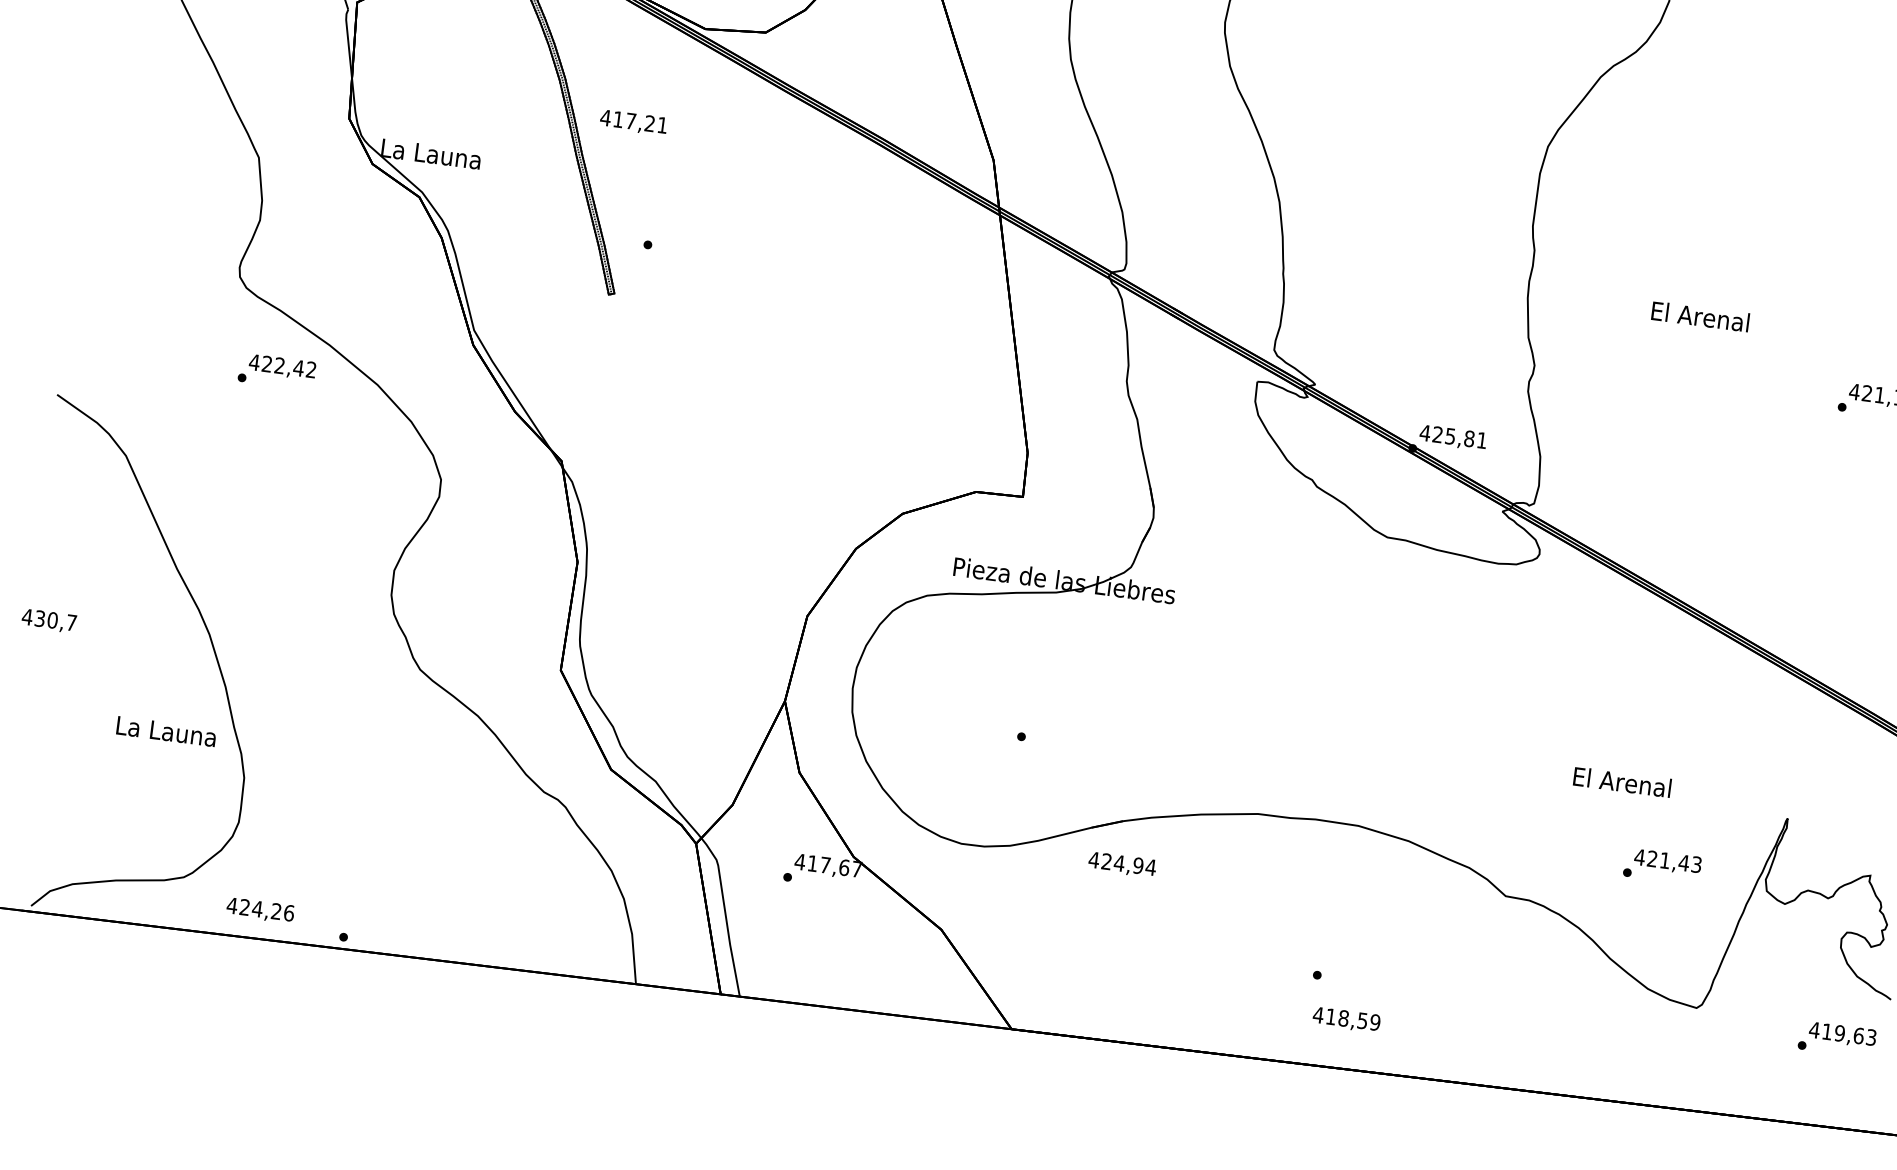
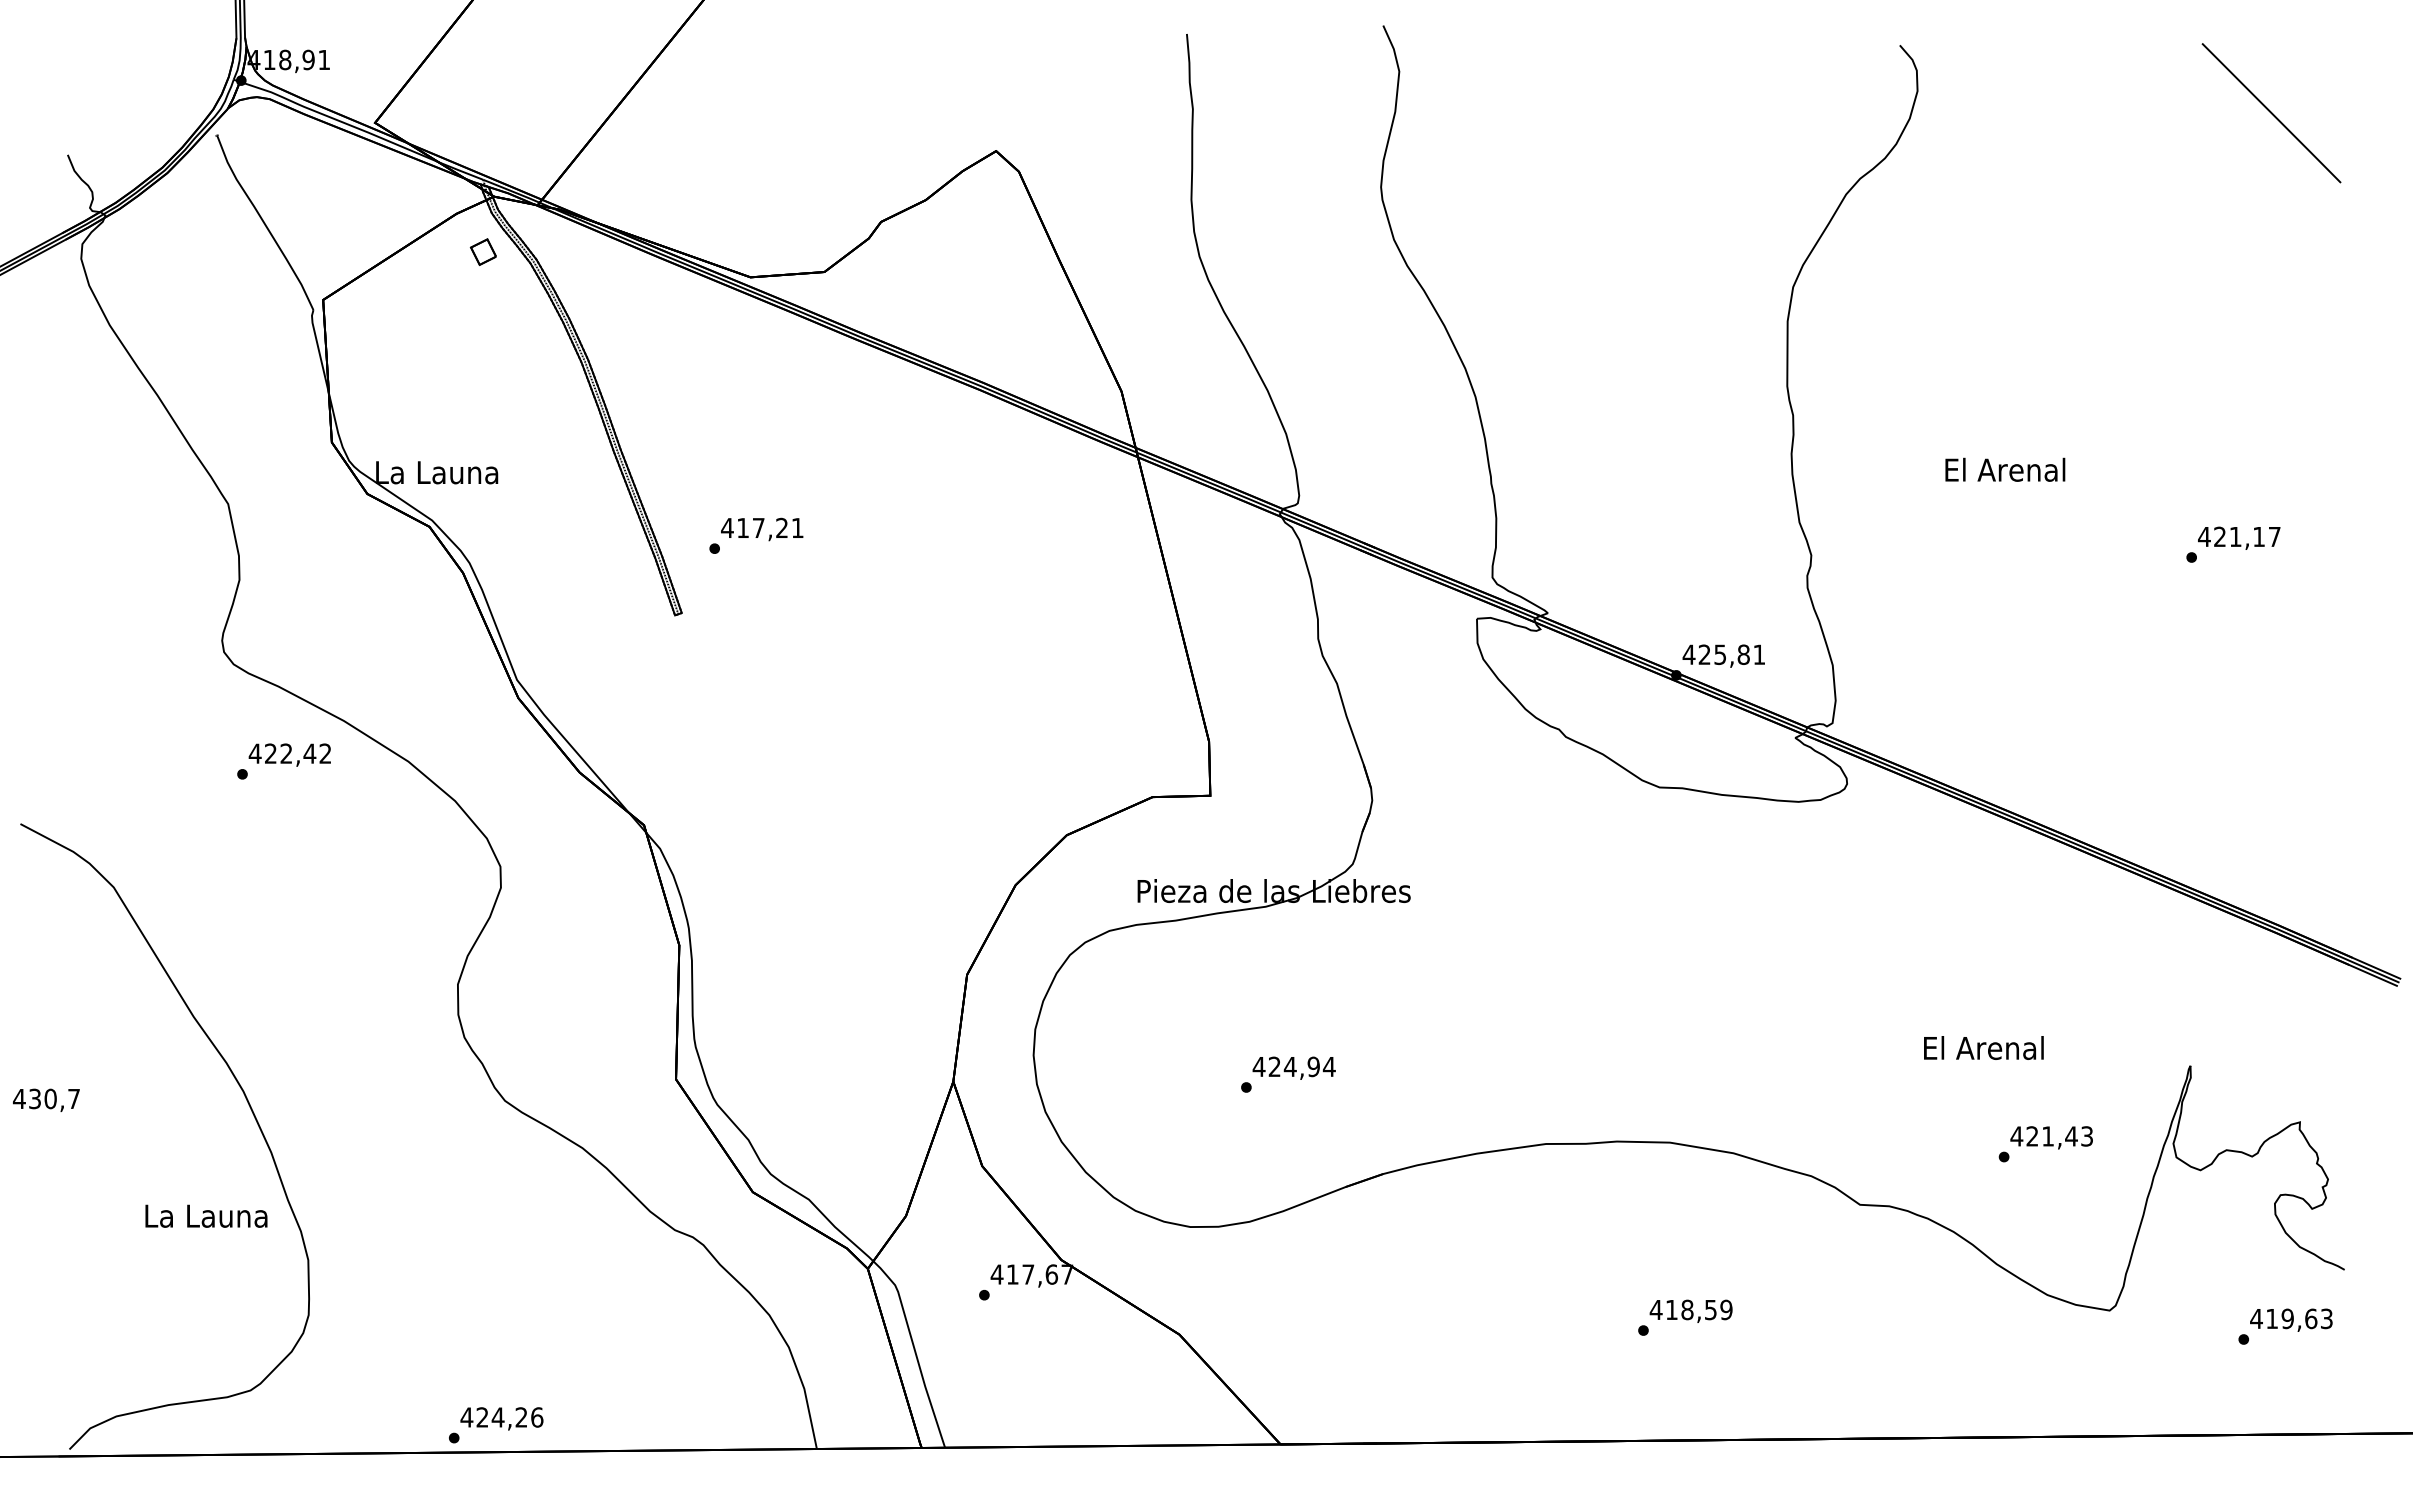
text: (633, 122) -> (762, 529), moved
text: (1121, 864) -> (1293, 1067), moved
text: (260, 910) -> (501, 1418), moved
text: (1346, 1019) -> (1690, 1310), moved

